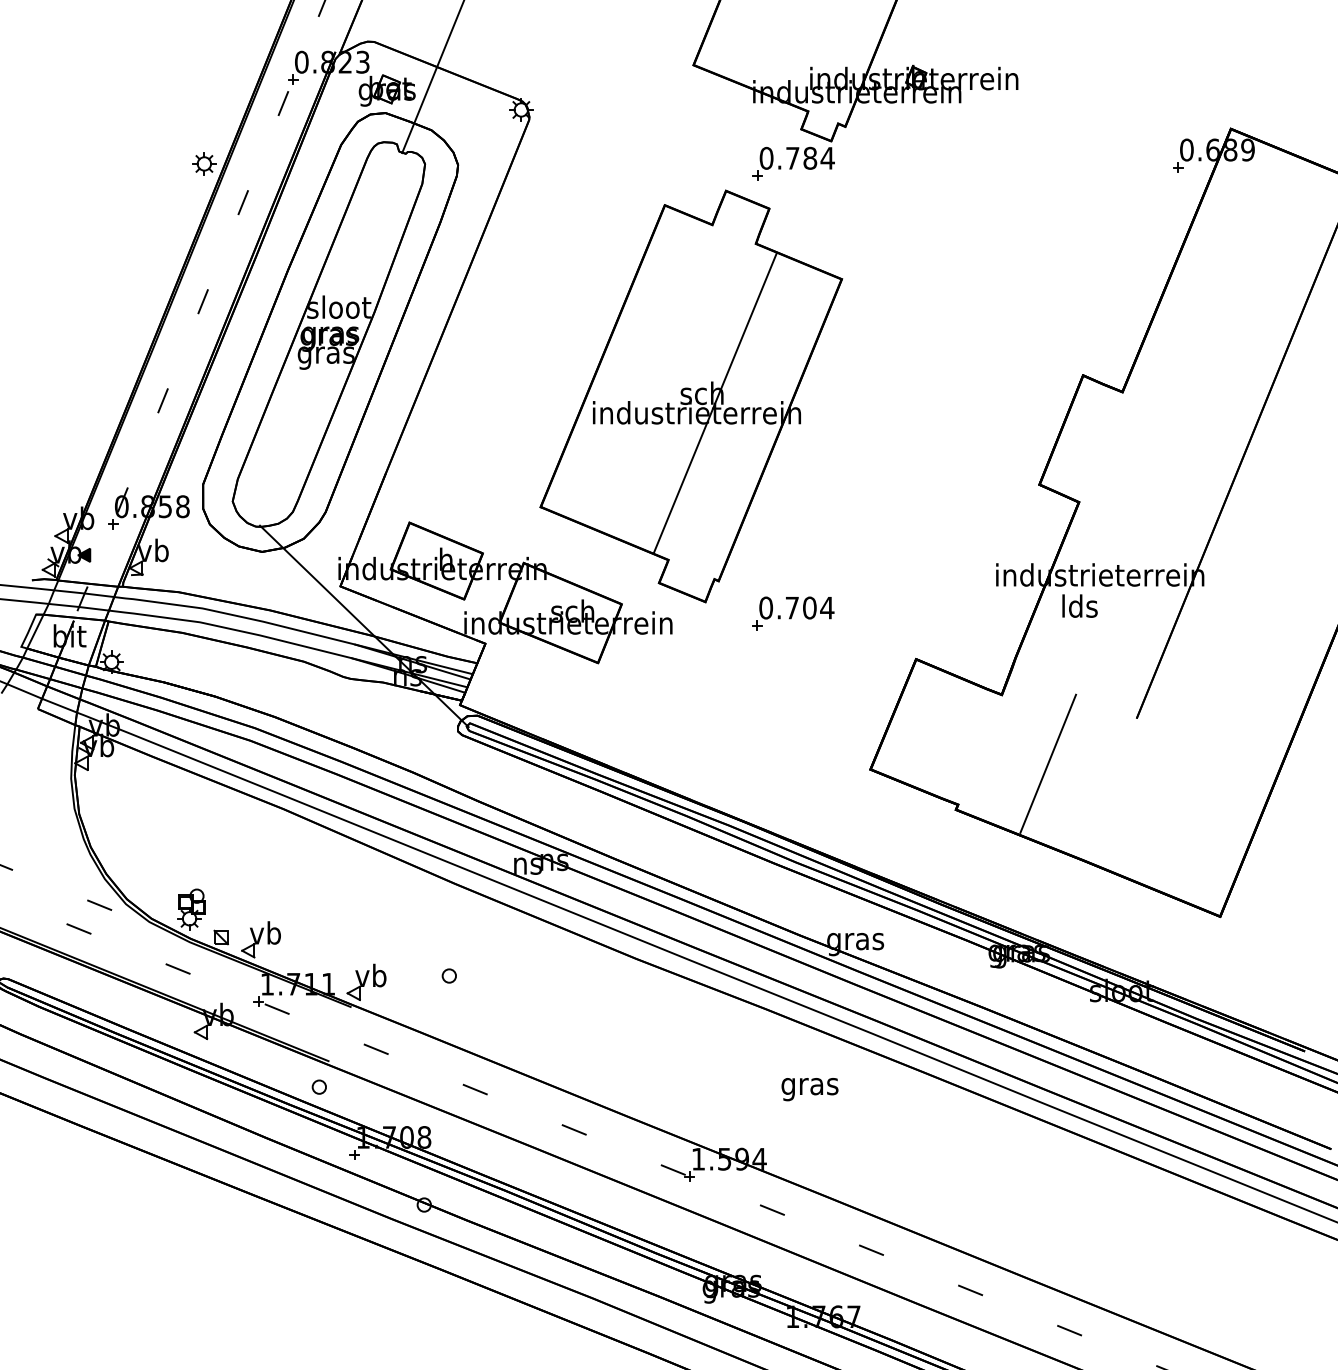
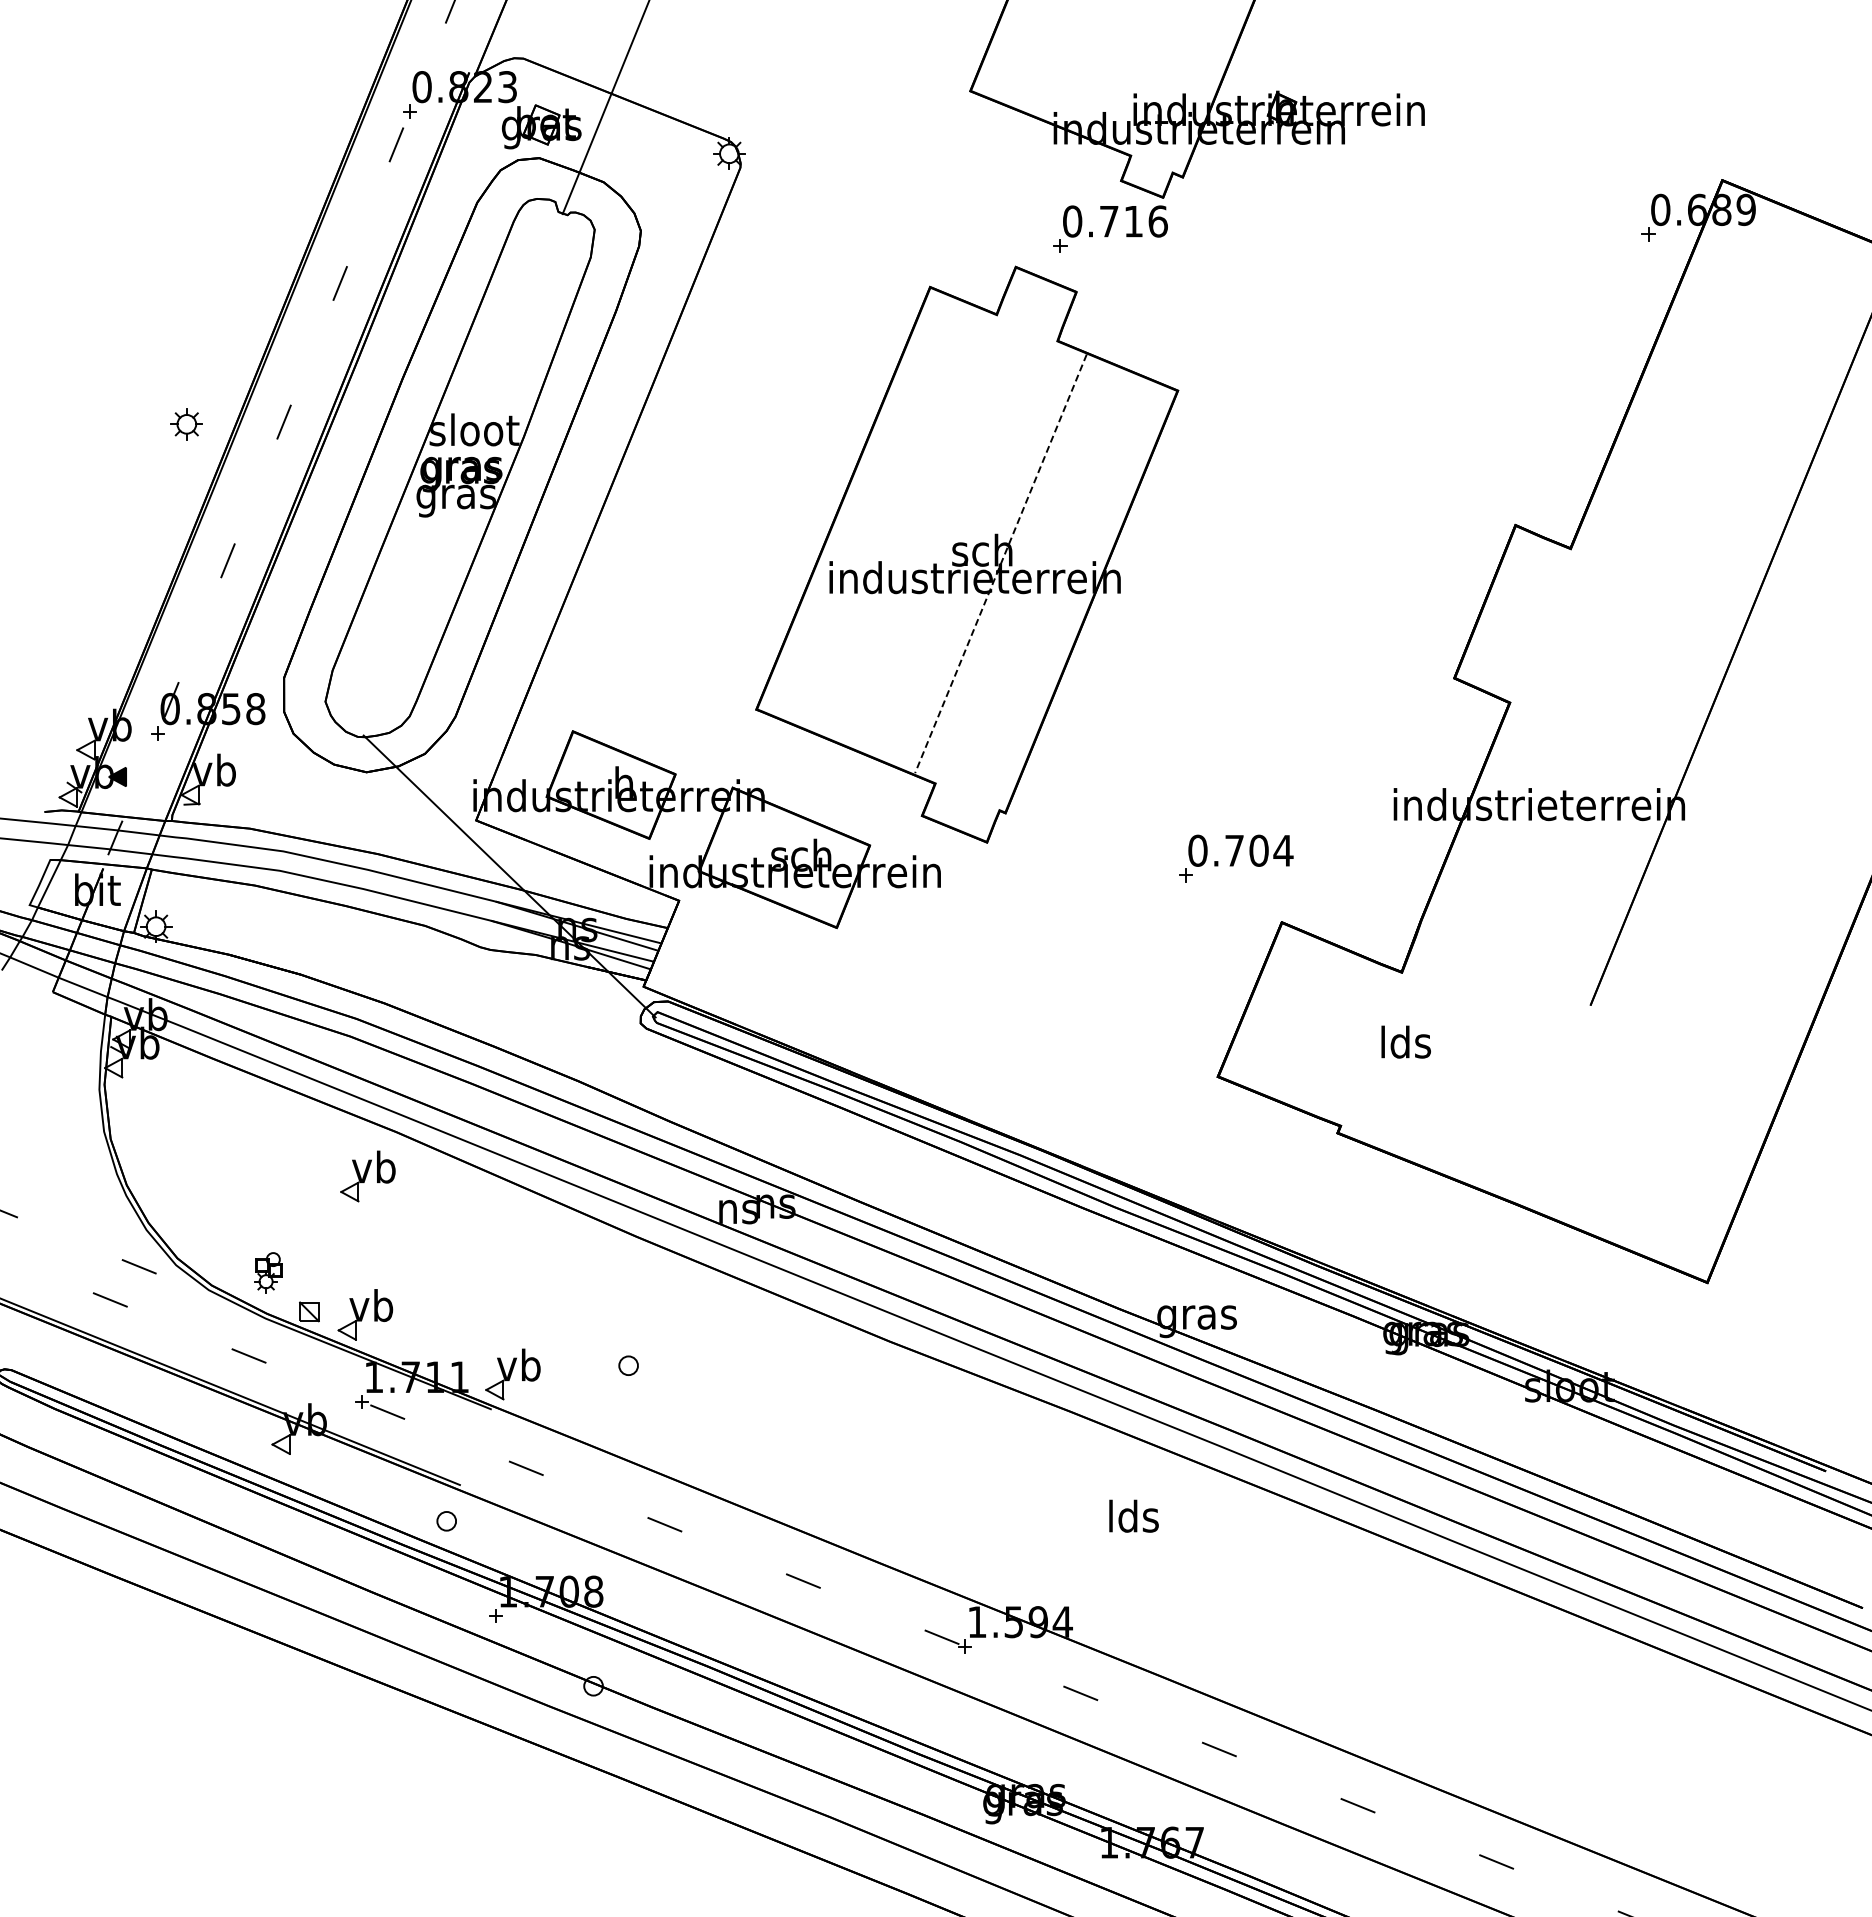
text: (819, 158) -> (1146, 221), 0.784 -> 0.716
part: (204, 164) -> (186, 424), moved
line: (715, 403) -> (1000, 564), solid -> dashed
text: (1079, 605) -> (1405, 1041), moved
part: (793, 613) -> (1236, 858), moved
line: (1048, 763) -> (1466, 1068), removed
part: (262, 840) -> (367, 1176), added
part: (192, 909) -> (268, 1272), size x0.7
text: (810, 1086) -> (1133, 1520), gras -> lds

